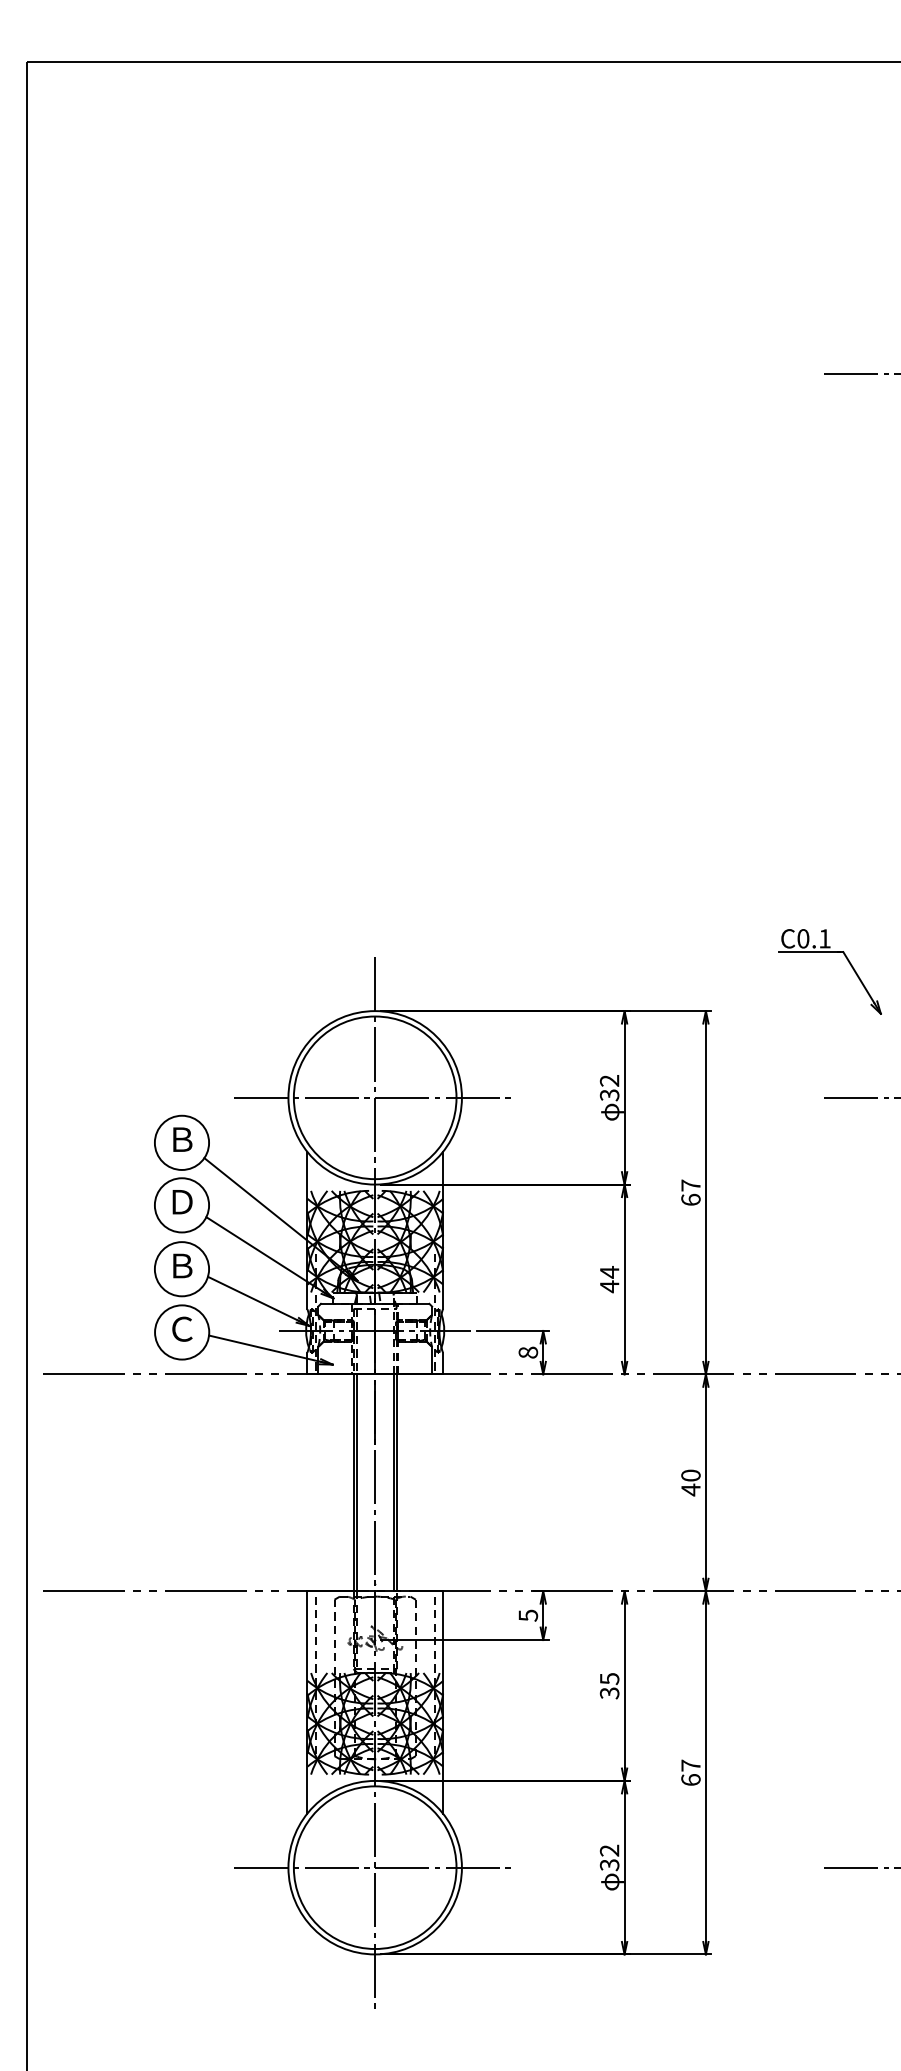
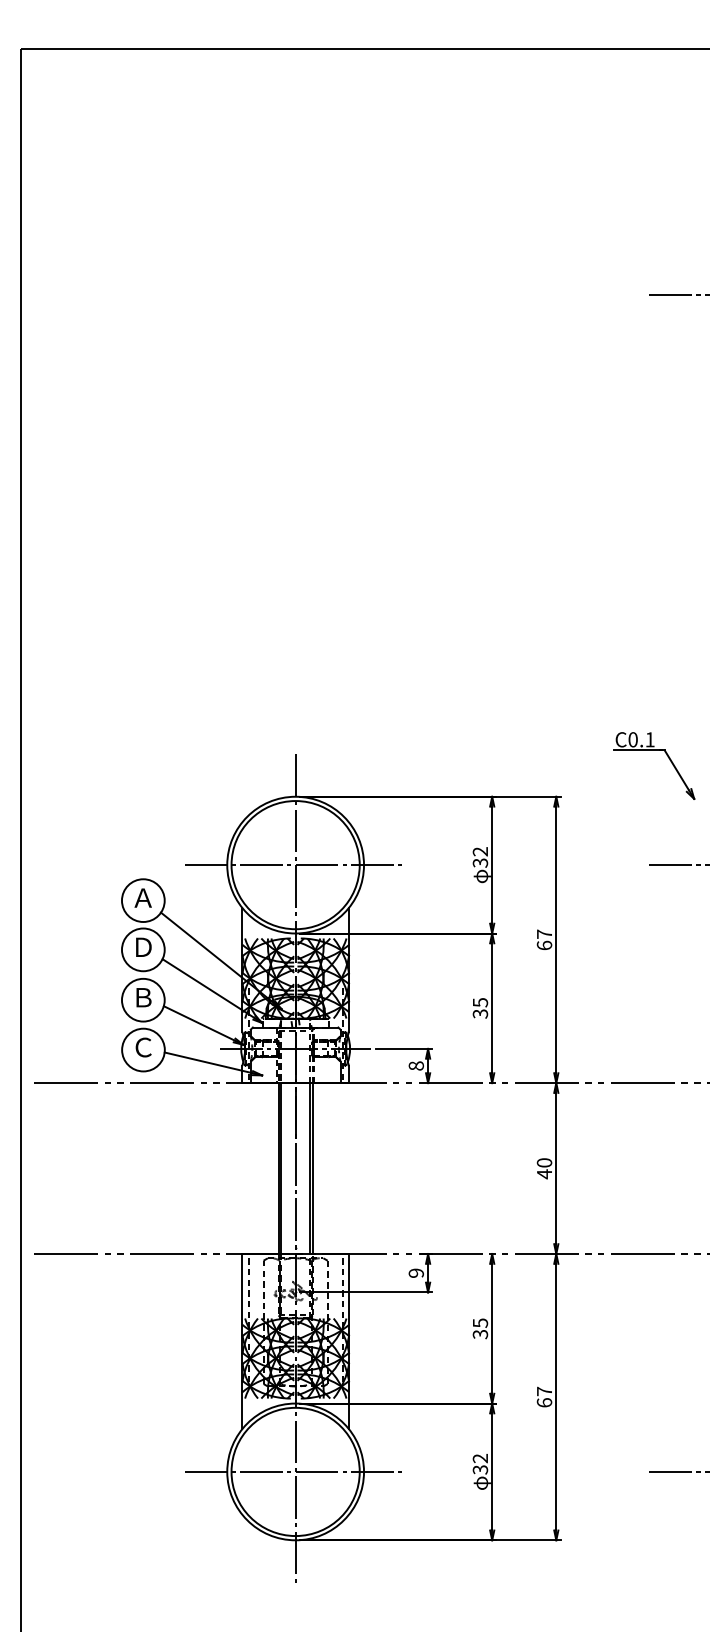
text: (180, 1138) -> (142, 897), Ｂ -> Ａ
text: (609, 1279) -> (480, 1008), 44 -> 35
text: (527, 1615) -> (415, 1273), 5 -> 9

